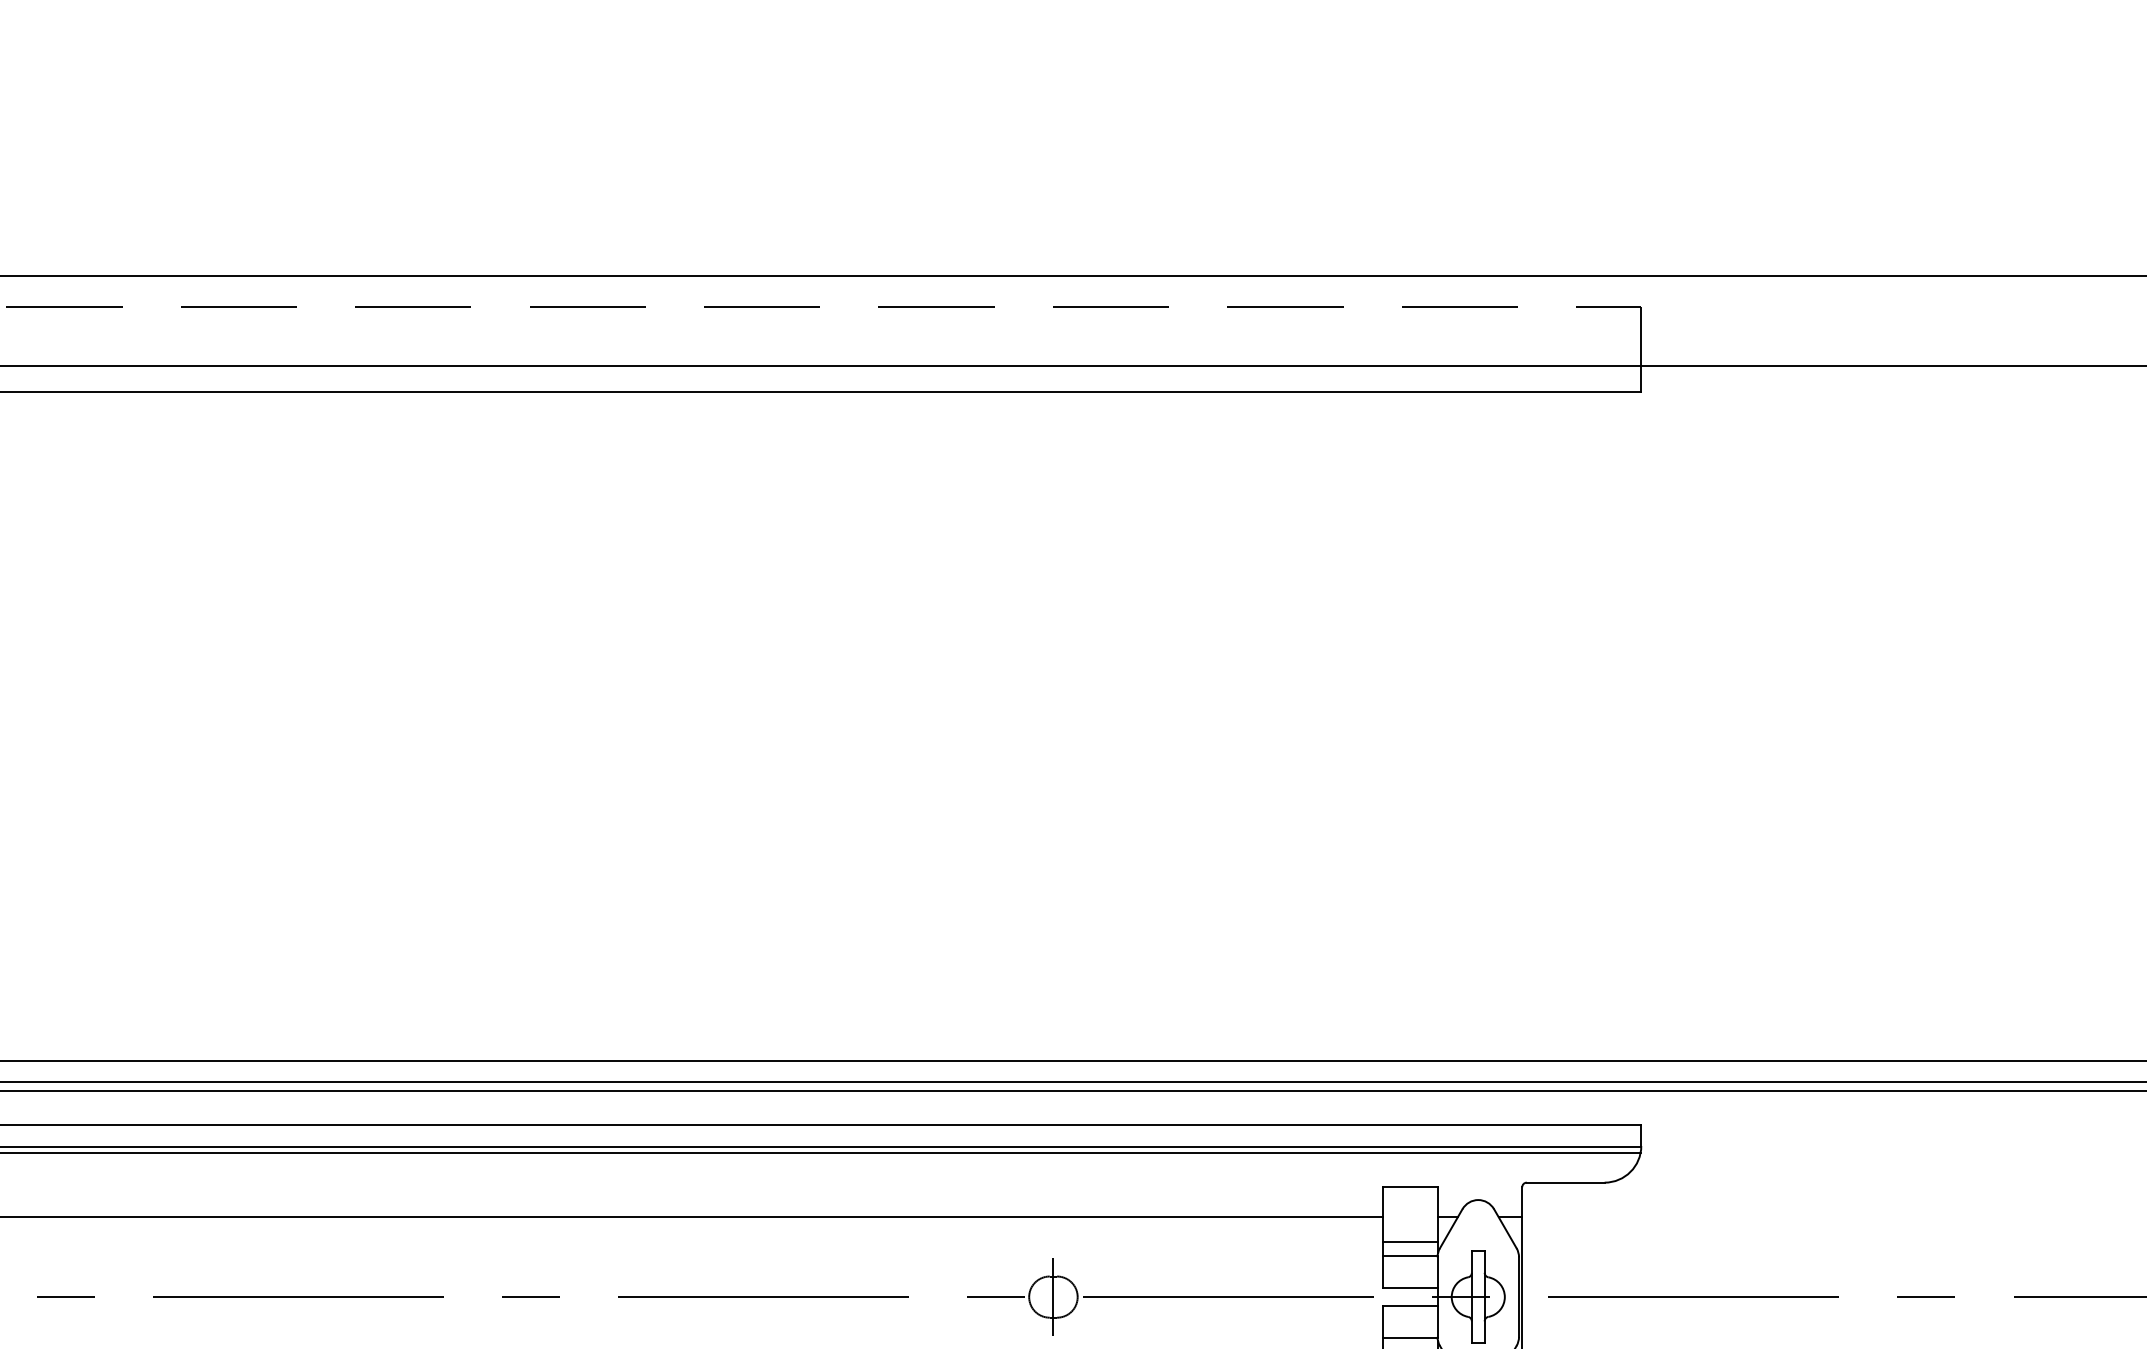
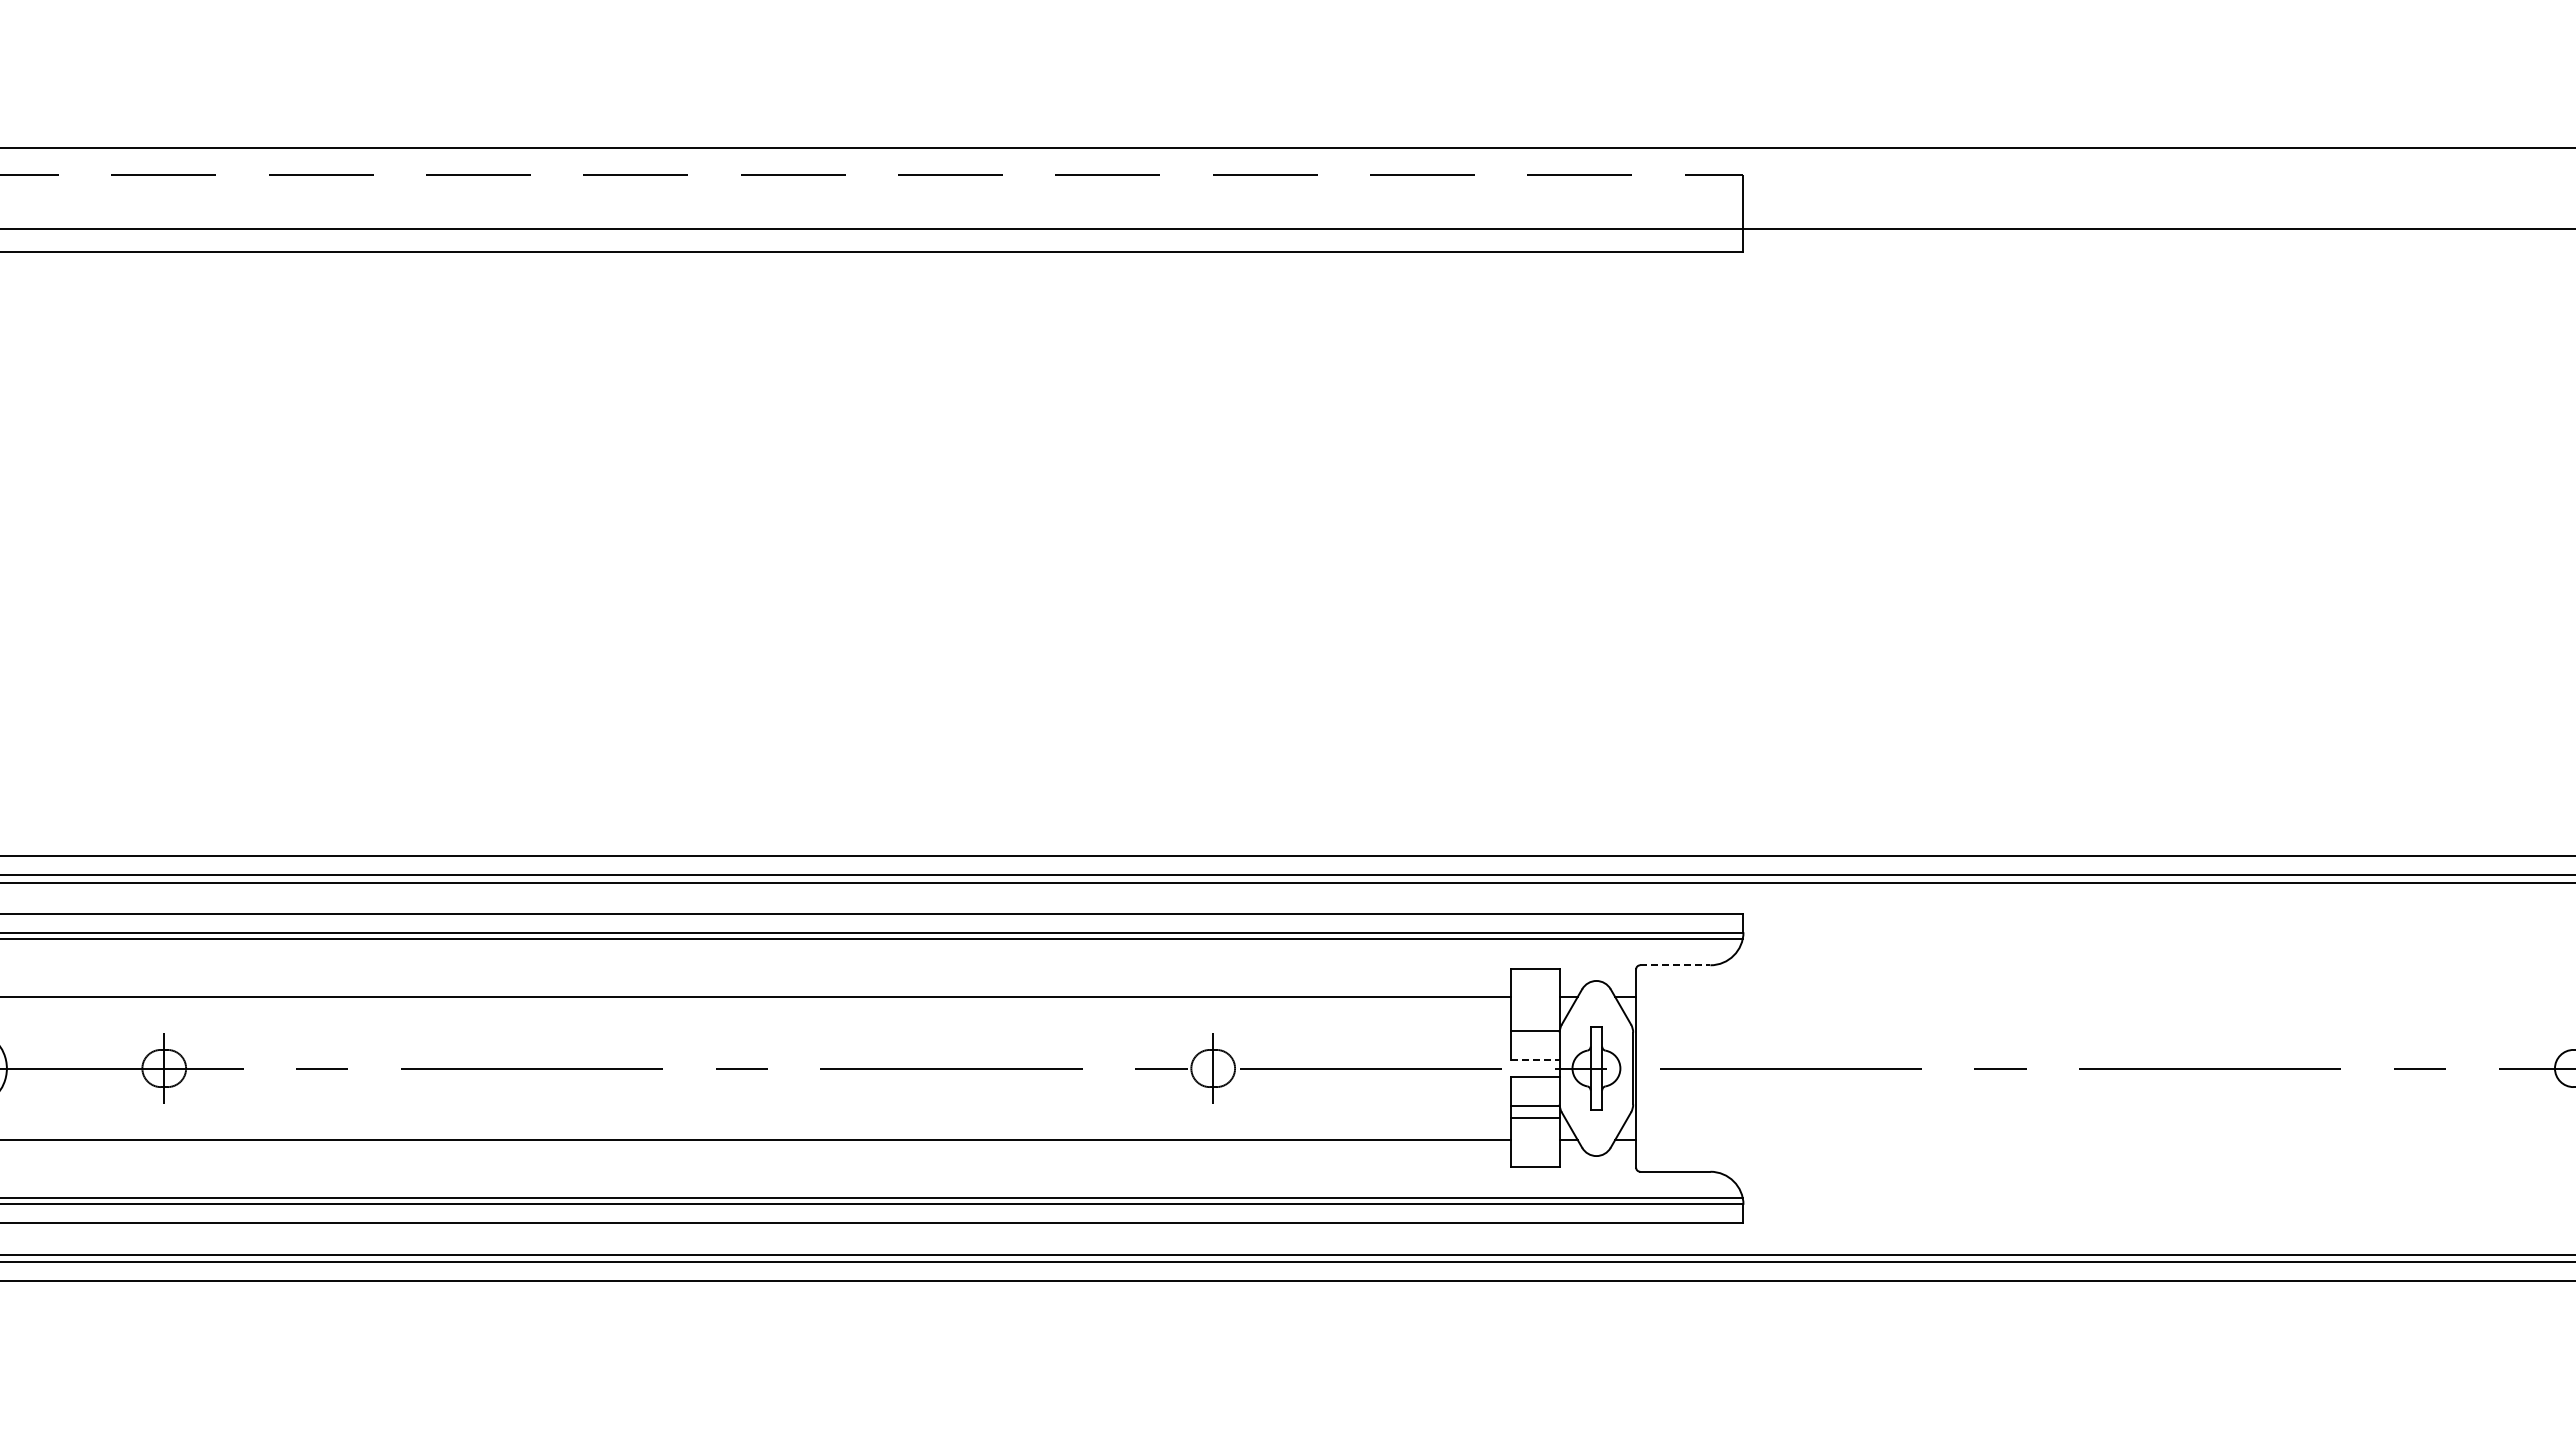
line: (1565, 1182) -> (1675, 965), solid -> dashed
line: (1410, 1241) -> (1535, 1018), removed
line: (1410, 1288) -> (1535, 1060), solid -> dashed

